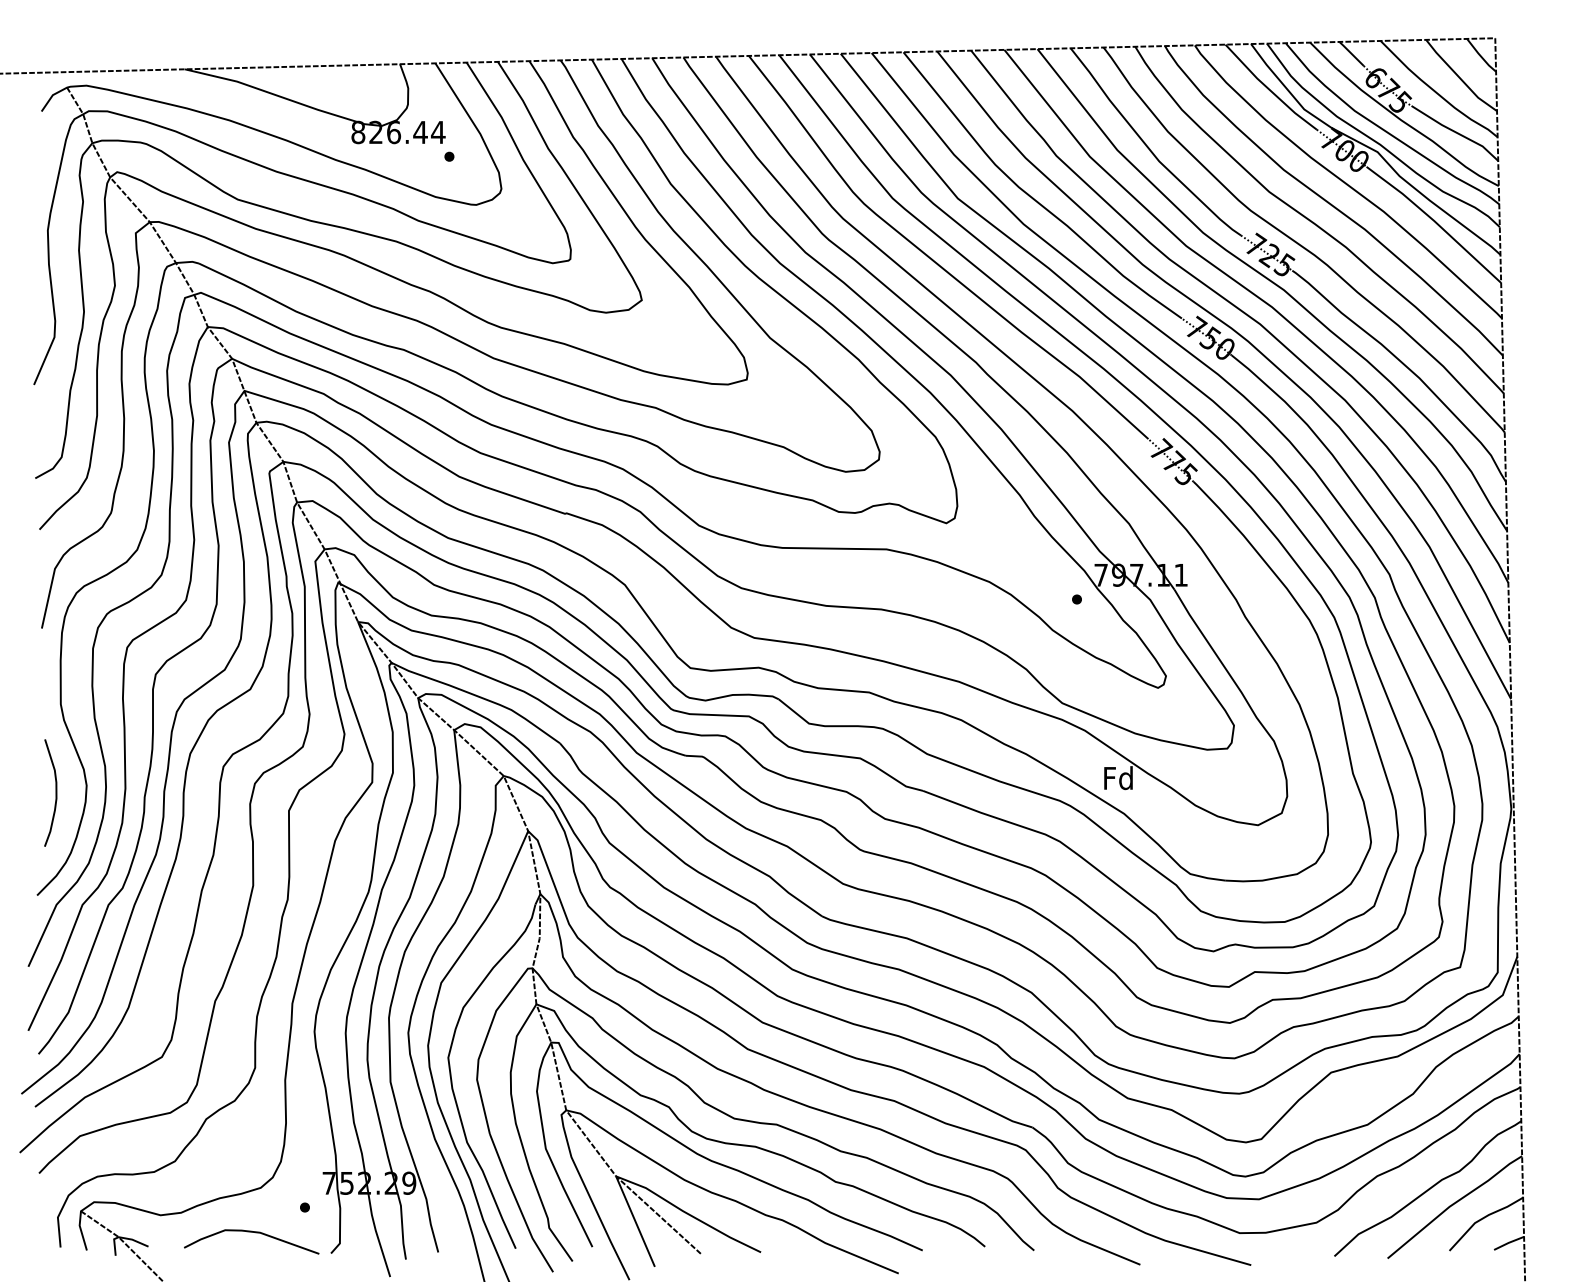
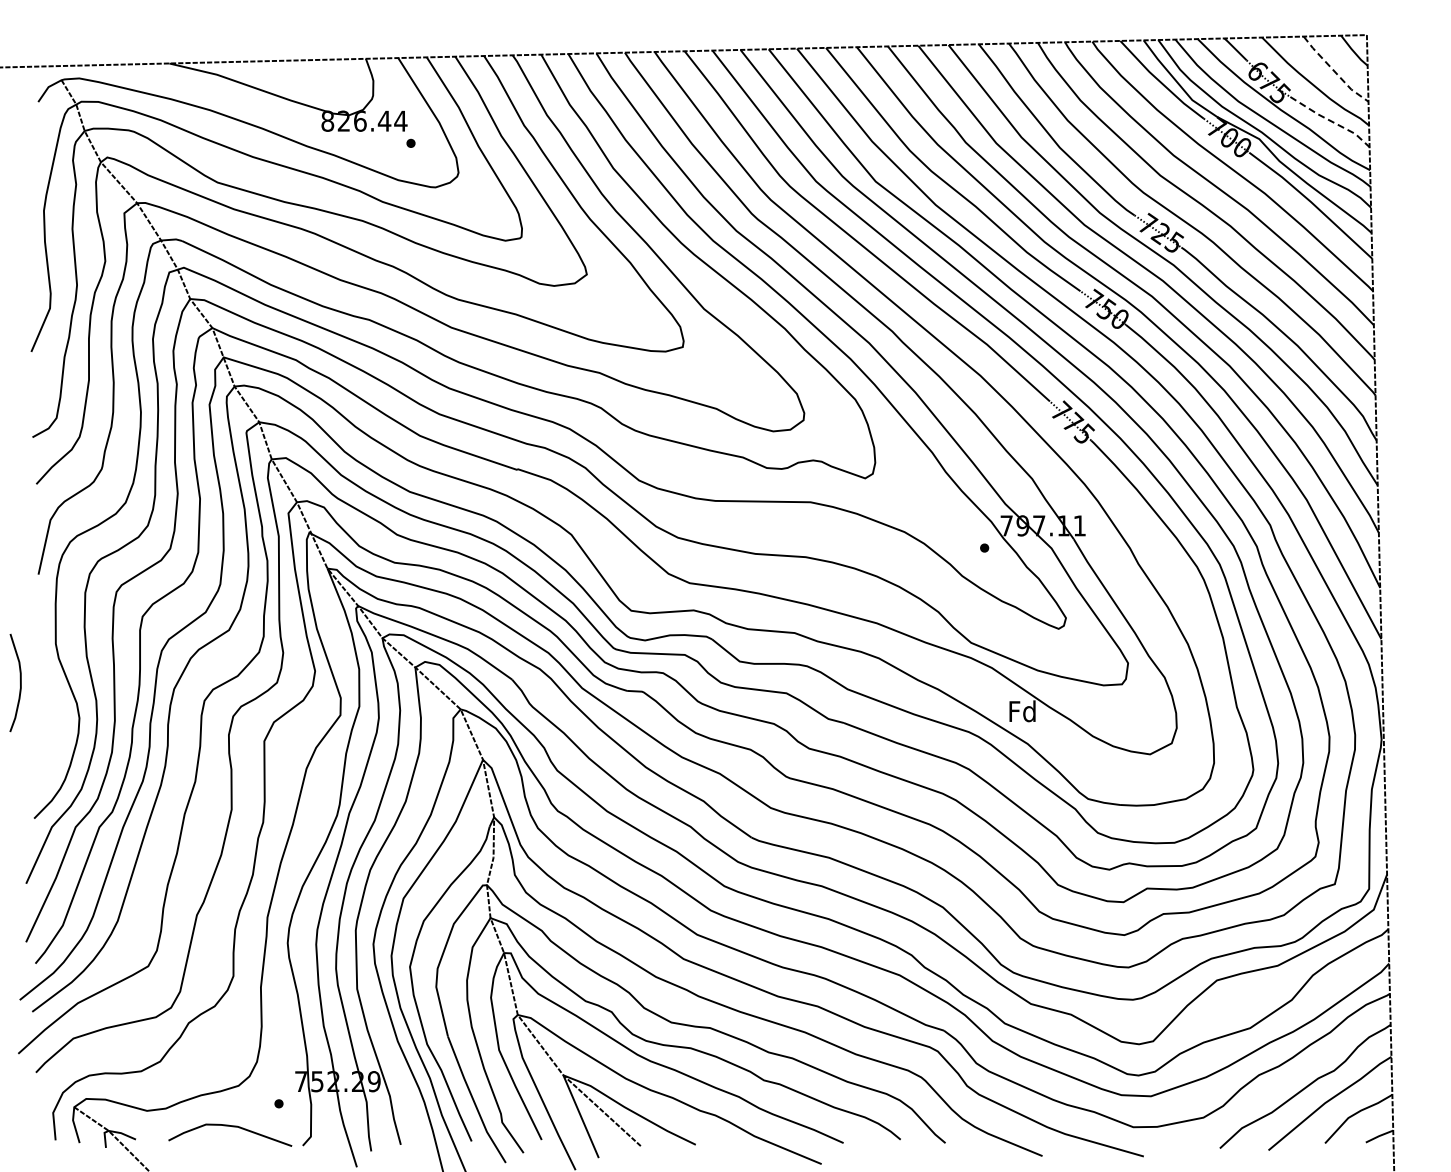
line: (1459, 78) -> (1334, 71), solid -> dashed
line: (1456, 132) -> (1331, 121), solid -> dashed
curve: (54, 790) -> (19, 680), moved

